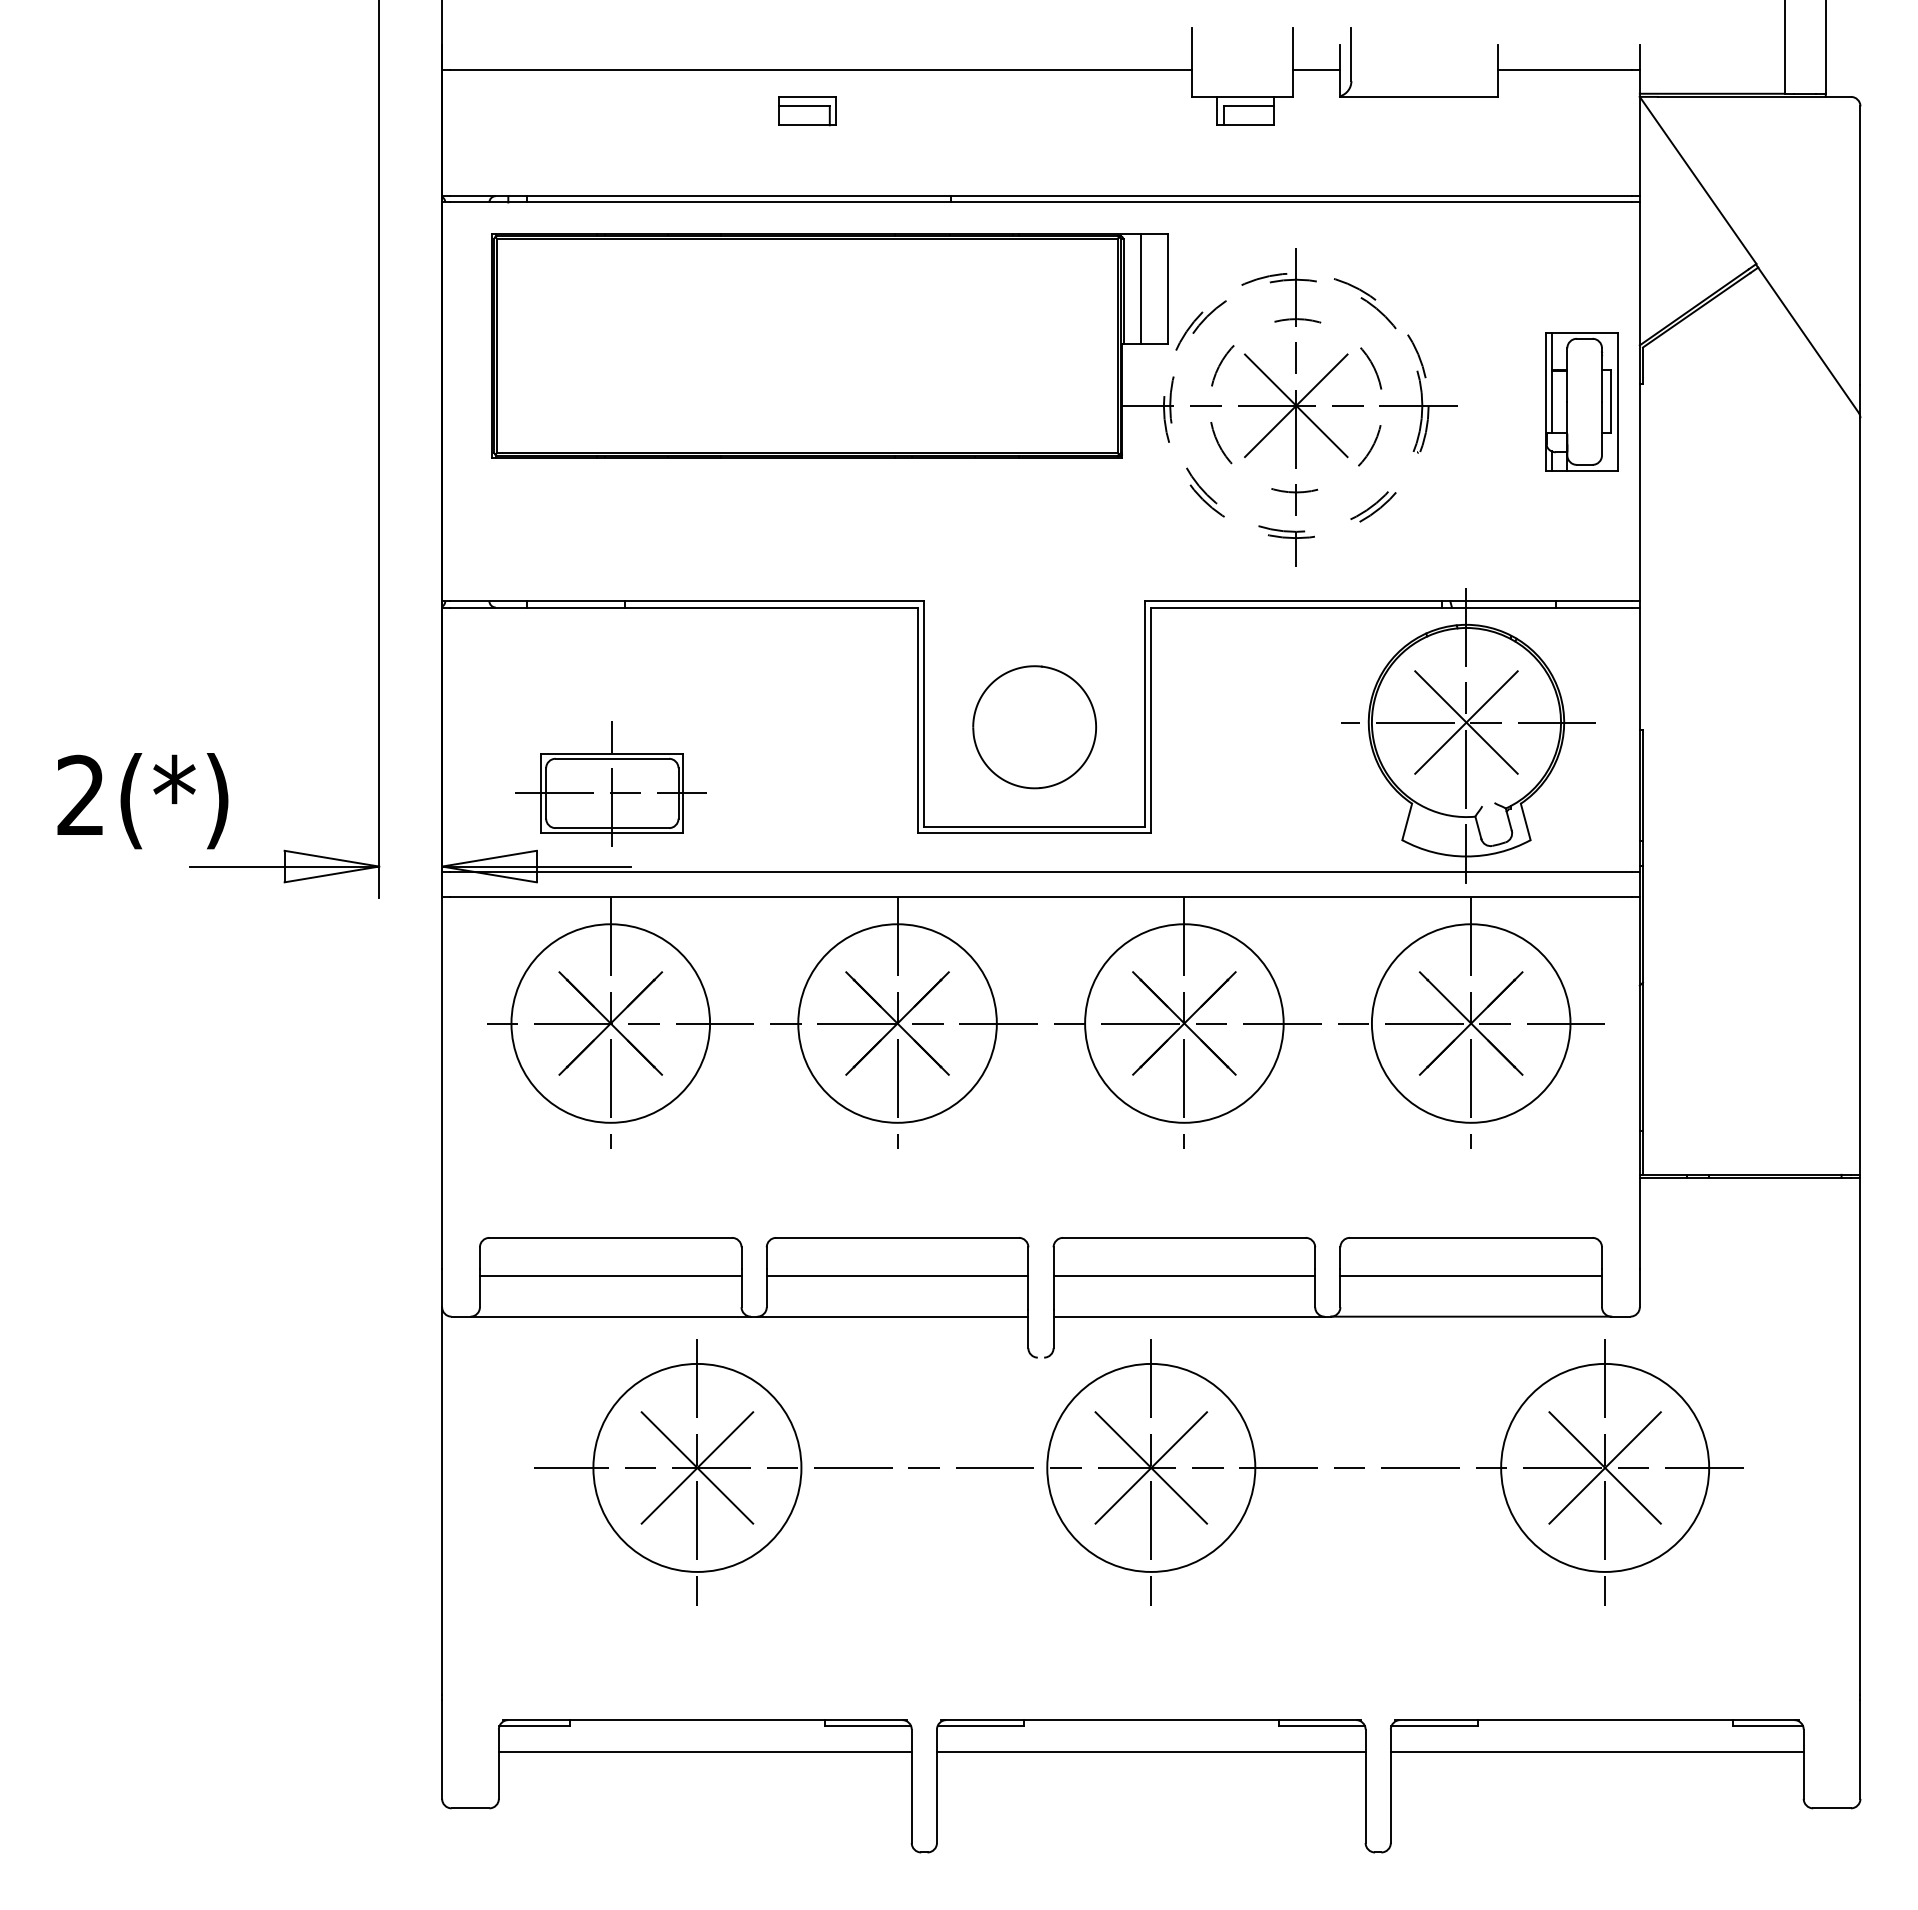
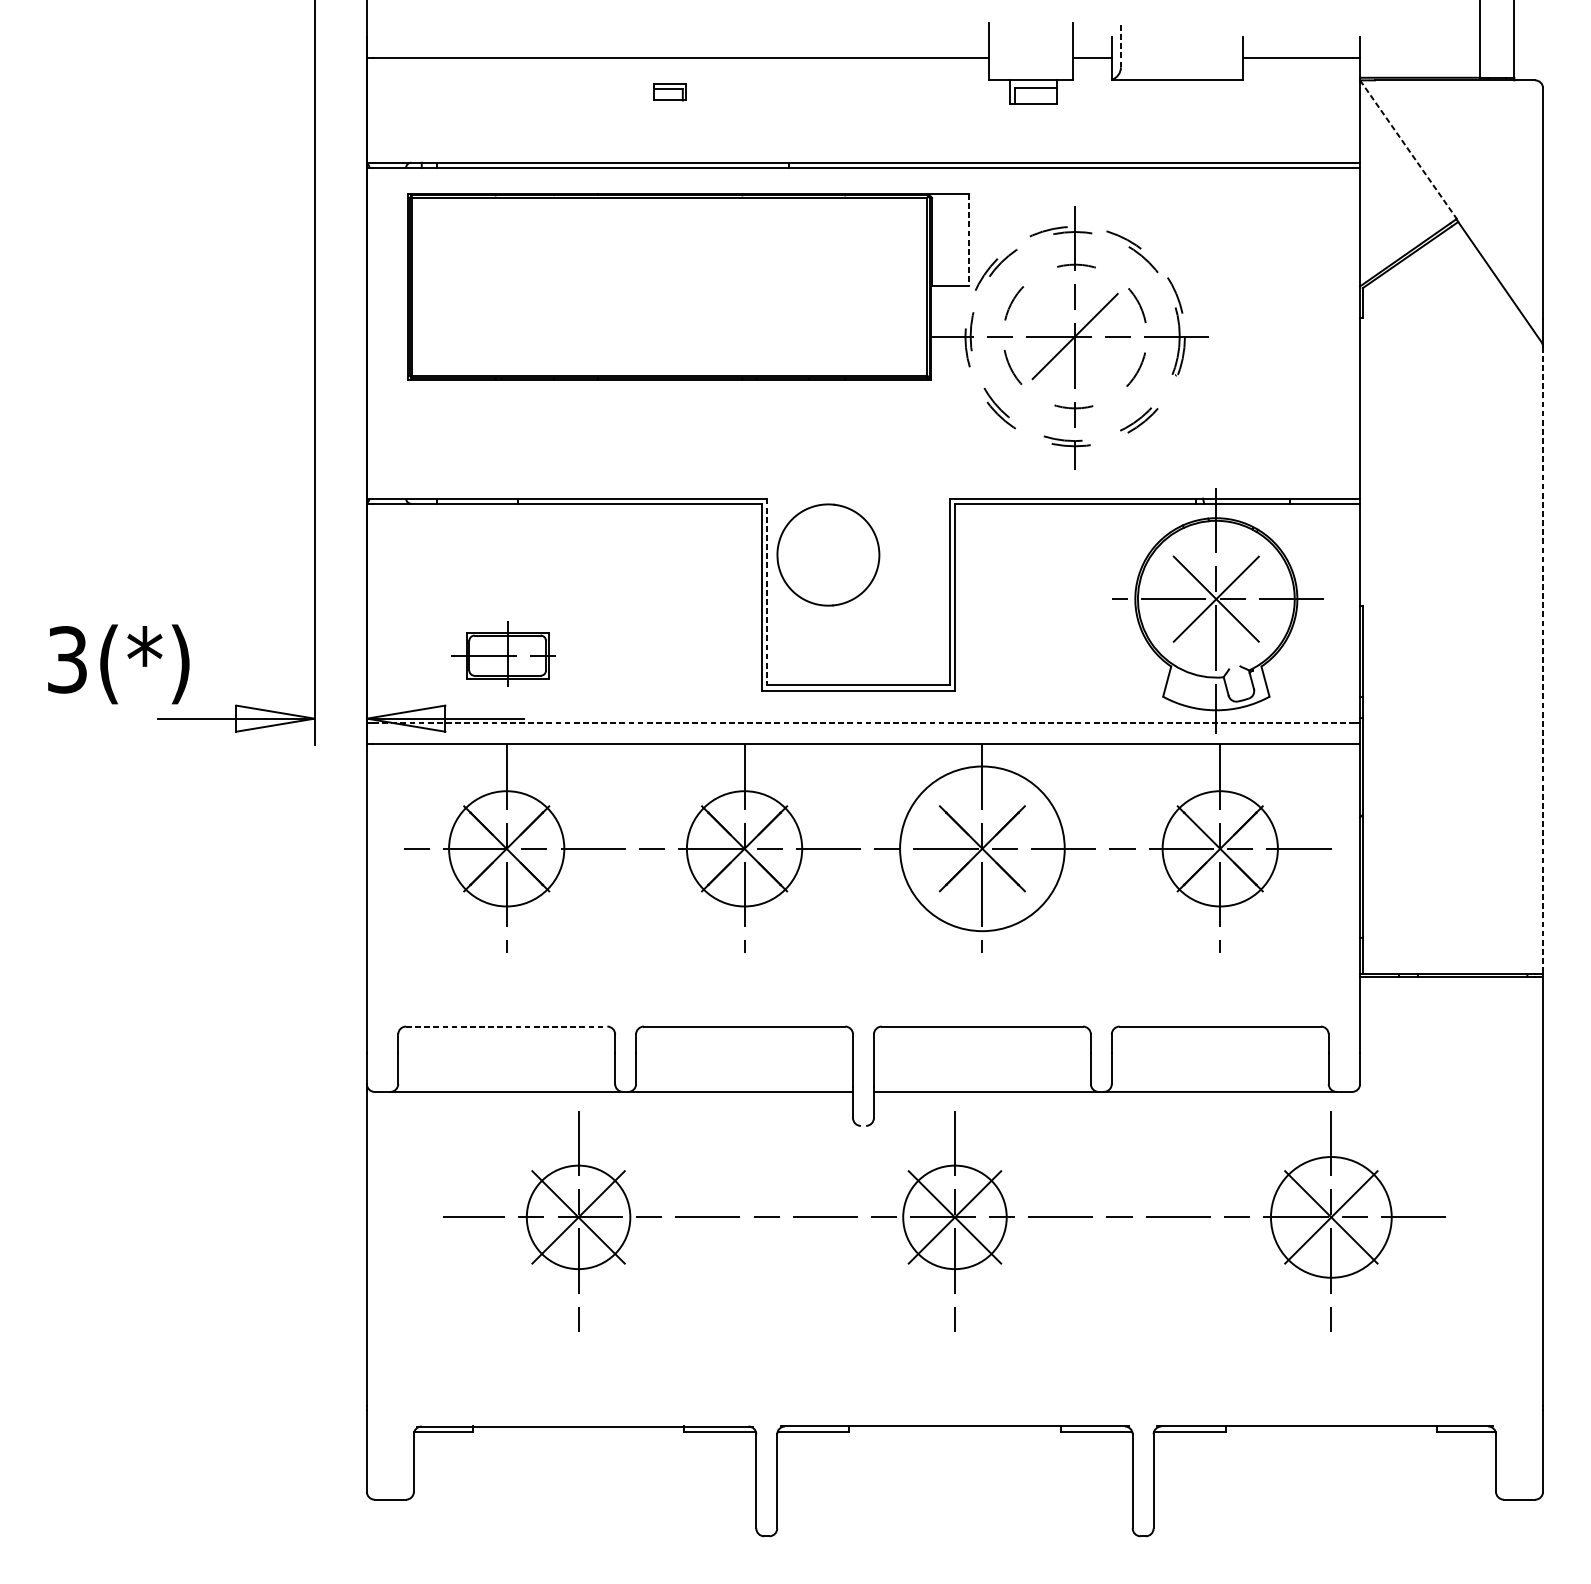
line: (1351, 54) -> (1121, 45), solid -> dashed
part: (807, 111) -> (669, 92), size x0.7
line: (1698, 180) -> (1408, 149), solid -> dashed
line: (1141, 289) -> (946, 240), removed
line: (1168, 289) -> (969, 240), solid -> dashed
part: (1581, 401) -> (1311, 332), removed
line: (1296, 405) -> (1075, 336), removed
line: (924, 713) -> (766, 591), solid -> dashed
part: (1034, 727) -> (828, 555), moved
part: (610, 783) -> (506, 649), size x0.7
text: (80, 795) -> (66, 659), 2(*) -> 3(*)
line: (1860, 797) -> (1543, 661), solid -> dashed
line: (1041, 872) -> (863, 723), solid -> dashed
circle: (610, 1023) -> (506, 848), size x0.7
circle: (897, 1023) -> (744, 848), size x0.7
circle: (1470, 1023) -> (1219, 848), size x0.7
line: (611, 1237) -> (507, 1026), solid -> dashed
line: (610, 1275) -> (506, 1057), removed
line: (897, 1275) -> (744, 1057), removed
line: (1184, 1275) -> (982, 1057), removed
line: (1471, 1275) -> (1220, 1057), removed
circle: (697, 1467) -> (578, 1217), size x0.6
circle: (1151, 1467) -> (955, 1217), size x0.6
circle: (1605, 1467) -> (1331, 1217), size x0.7
line: (704, 1751) -> (584, 1452), removed
line: (1150, 1751) -> (954, 1452), removed
line: (1596, 1751) -> (1324, 1452), removed

